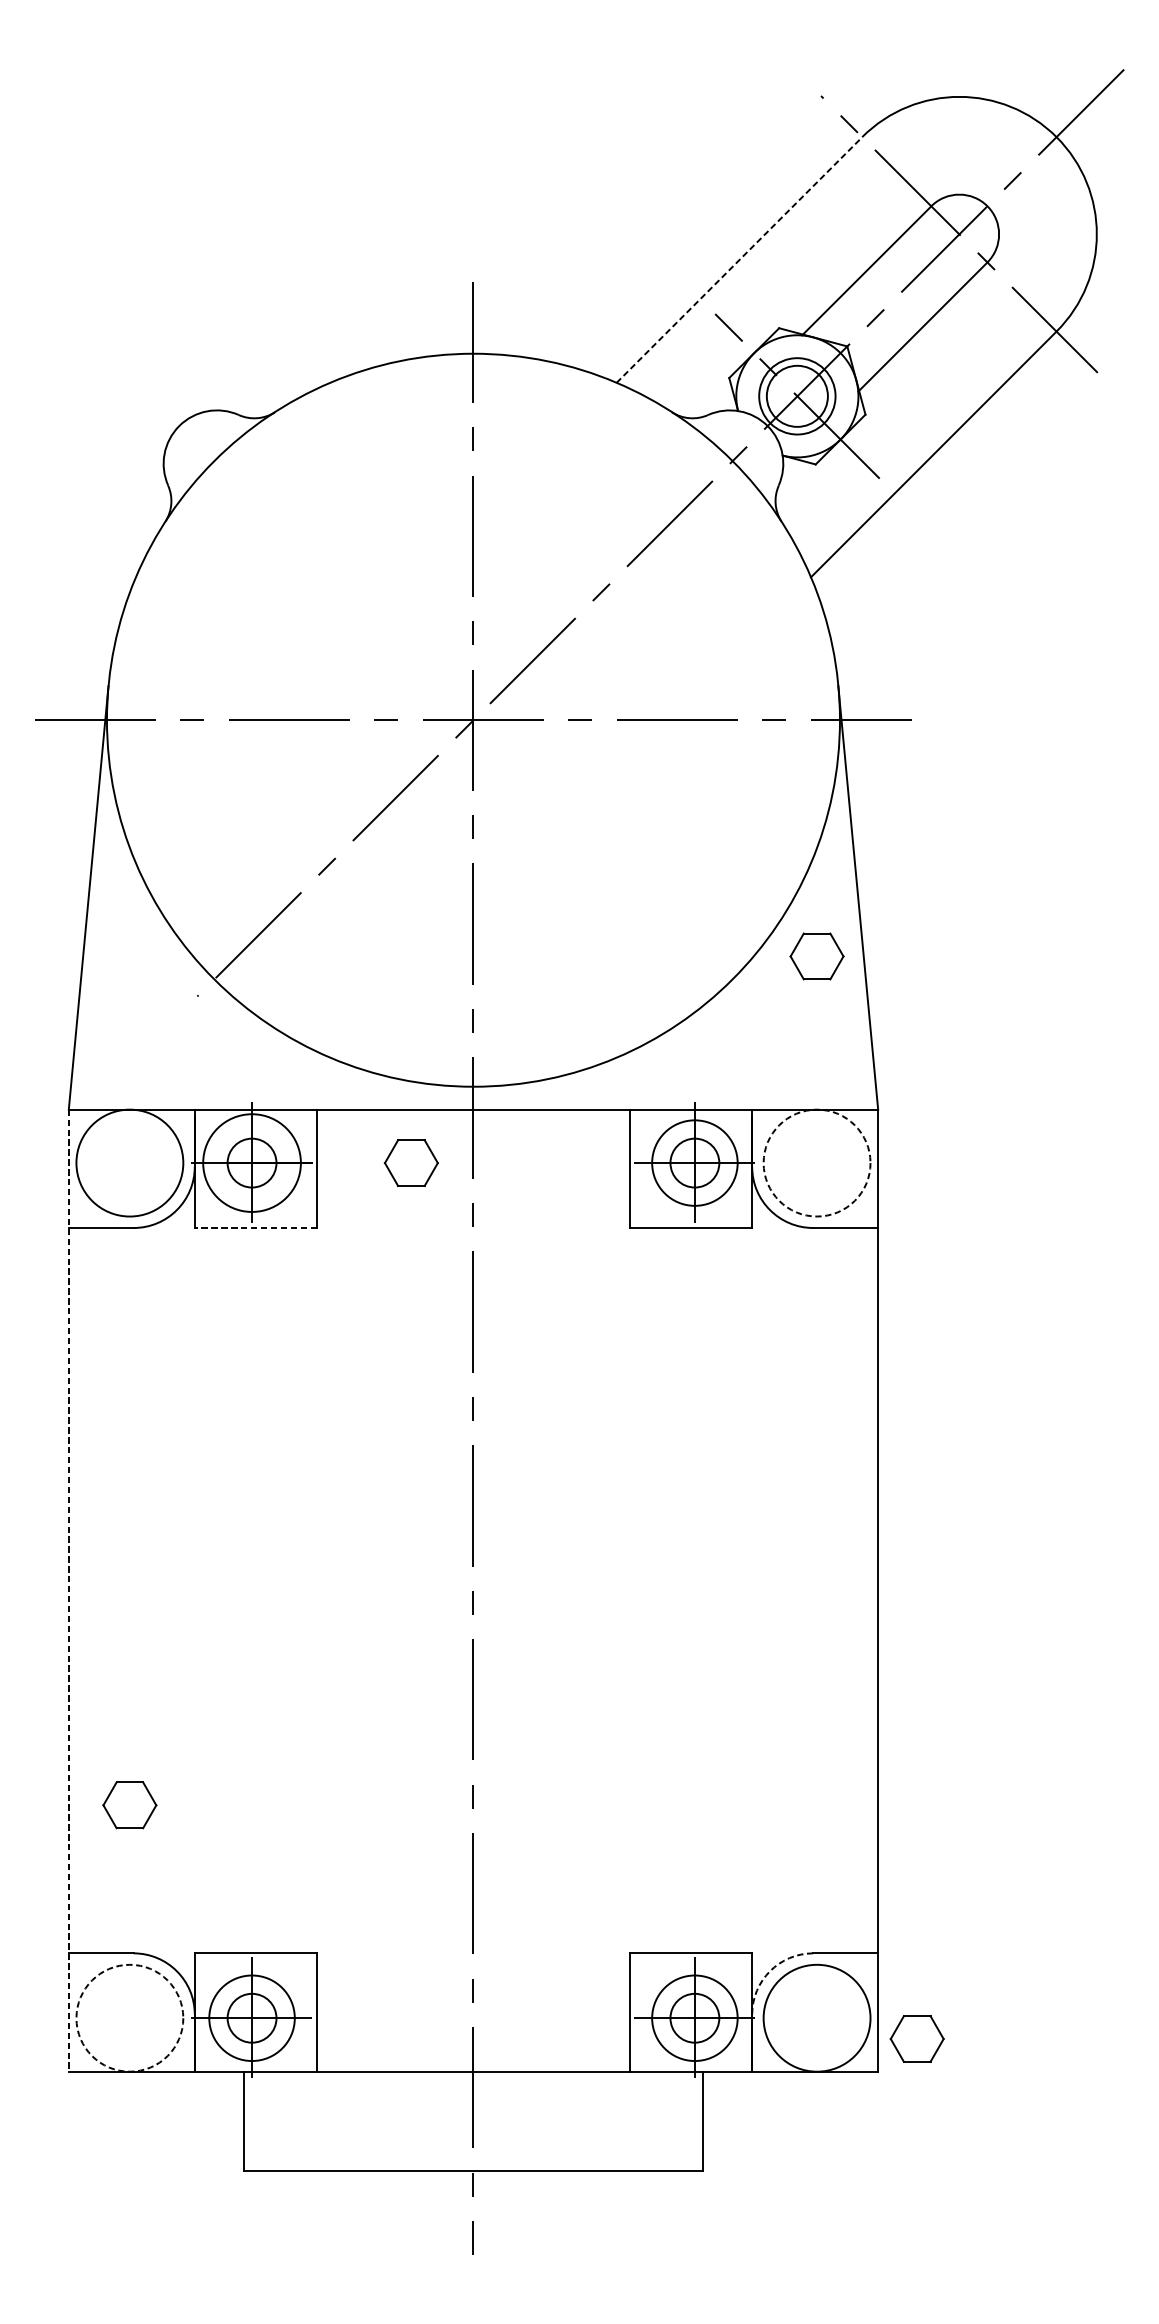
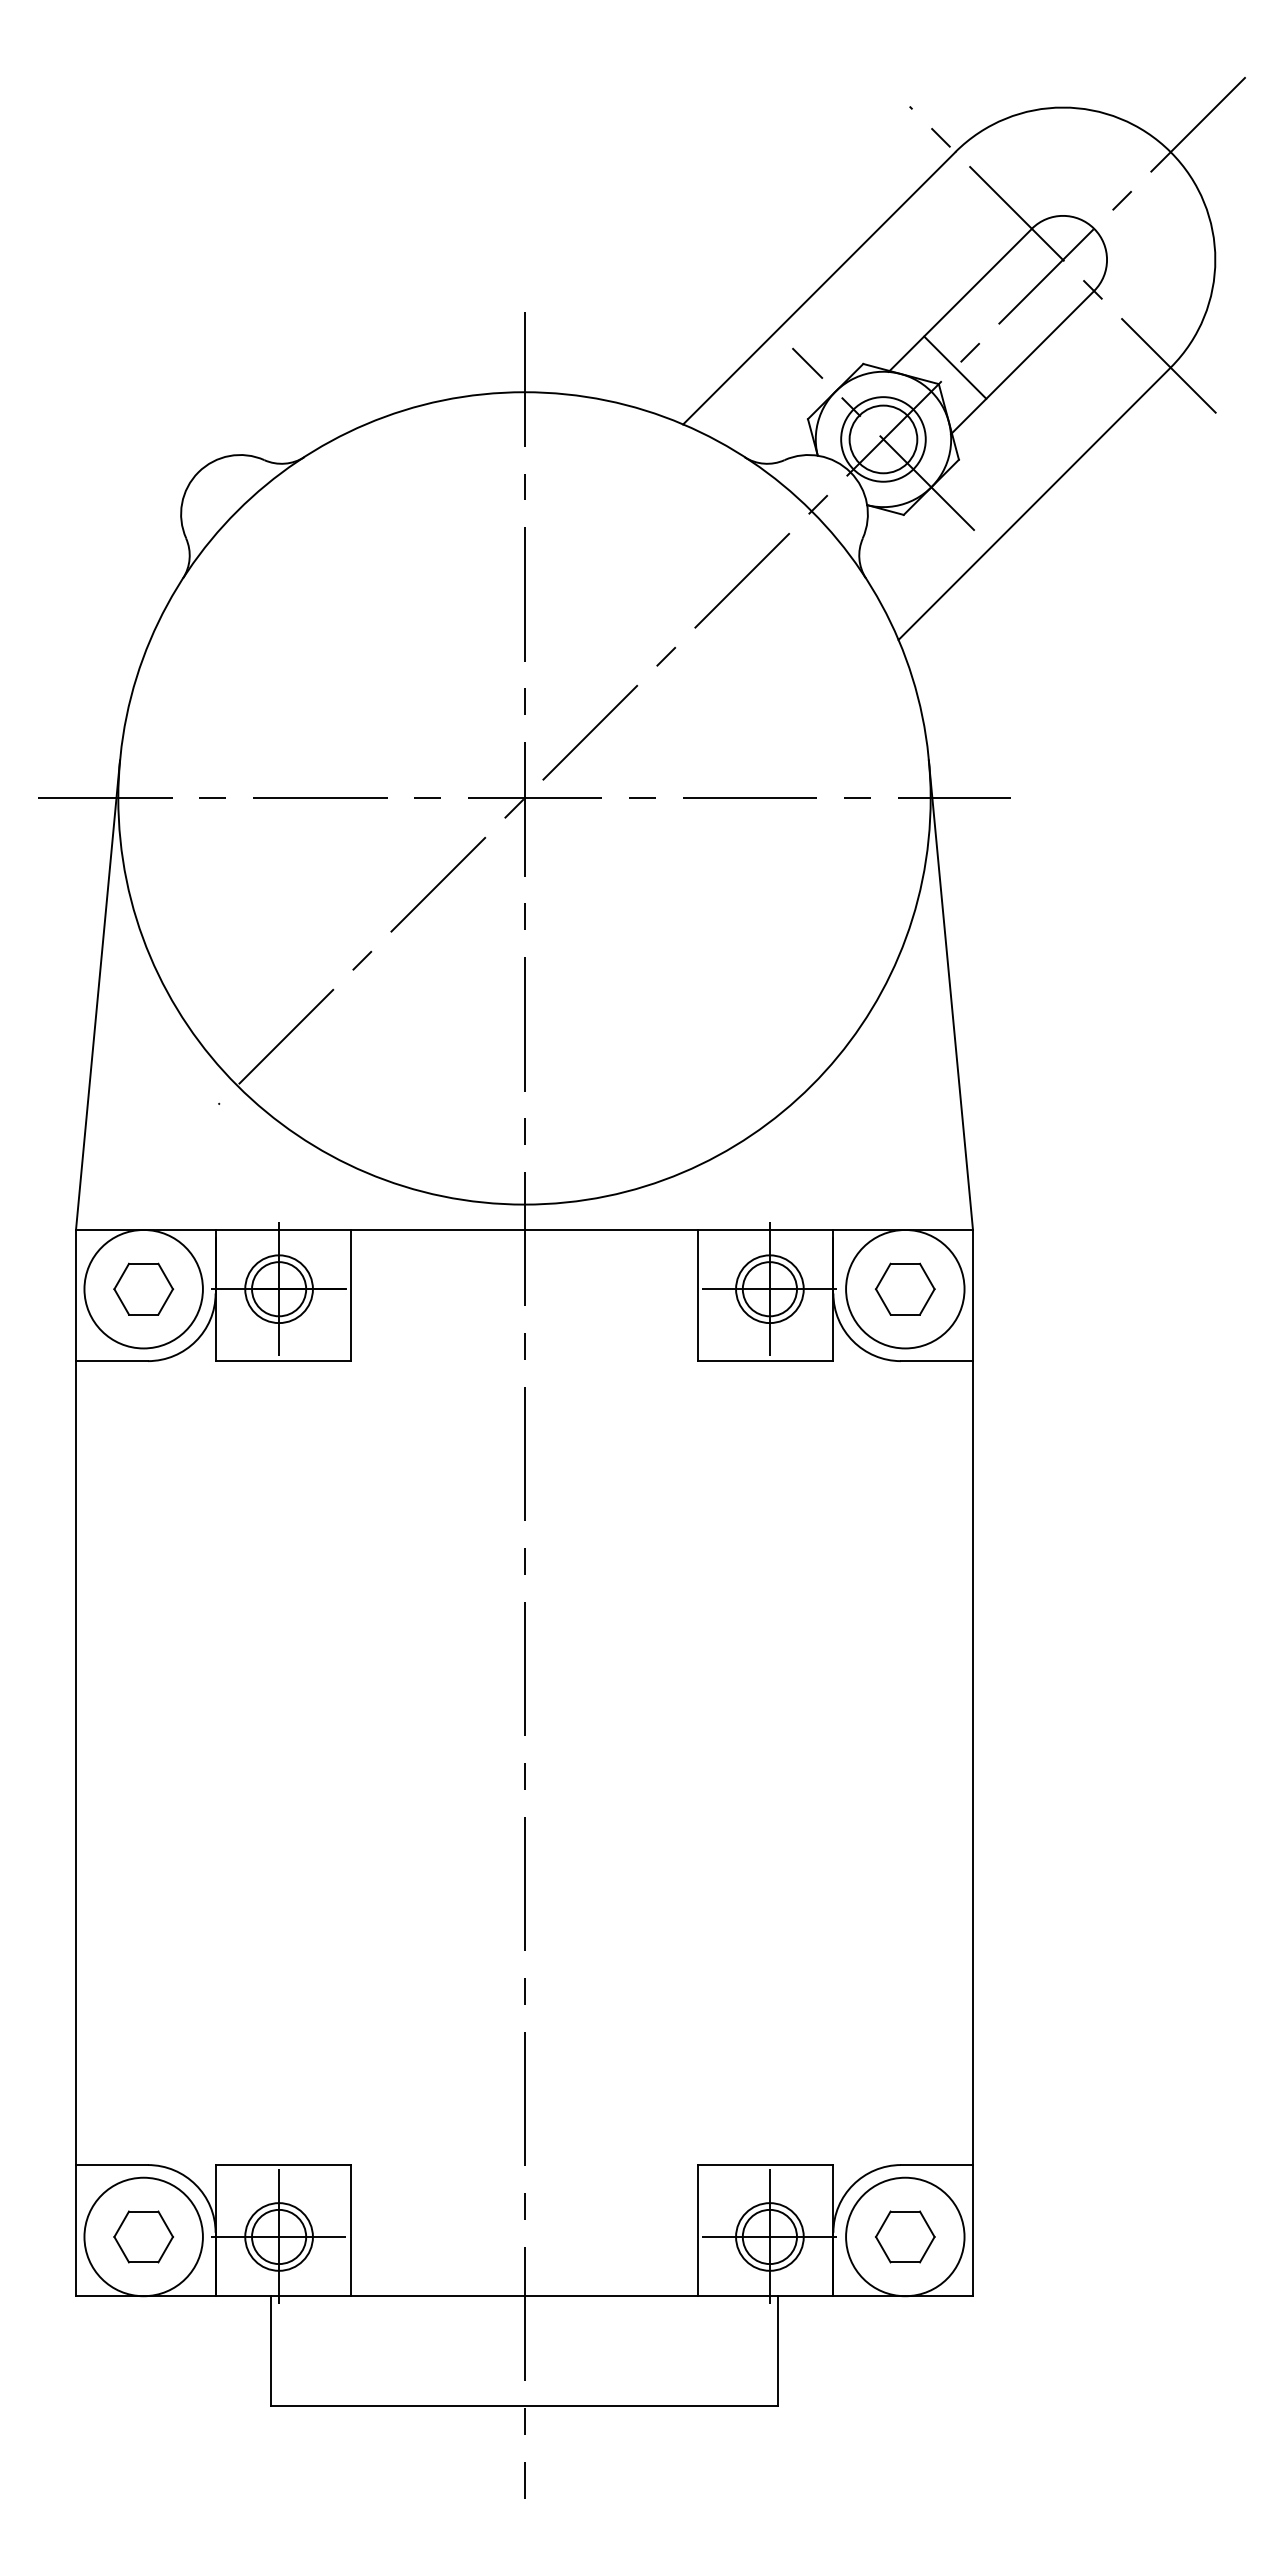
line: (739, 260) -> (819, 288), dashed -> solid
line: (862, 331) -> (955, 367), added
part: (816, 955) -> (904, 1288), moved
part: (411, 1162) -> (143, 1288), moved
circle: (817, 1162) -> (905, 1288), dashed -> solid
circle: (251, 1163) -> (278, 1289), size x0.62
circle: (694, 1163) -> (769, 1289), size x0.71
line: (256, 1228) -> (283, 1361), dashed -> solid
line: (69, 1591) -> (76, 1763), dashed -> solid
part: (129, 1804) -> (143, 2236), moved
arc: (770, 1970) -> (853, 2184), dashed -> solid
circle: (129, 2017) -> (143, 2236), dashed -> solid
circle: (251, 2017) -> (278, 2236), size x0.71
circle: (694, 2017) -> (769, 2236), size x0.71
part: (917, 2038) -> (905, 2236), moved

